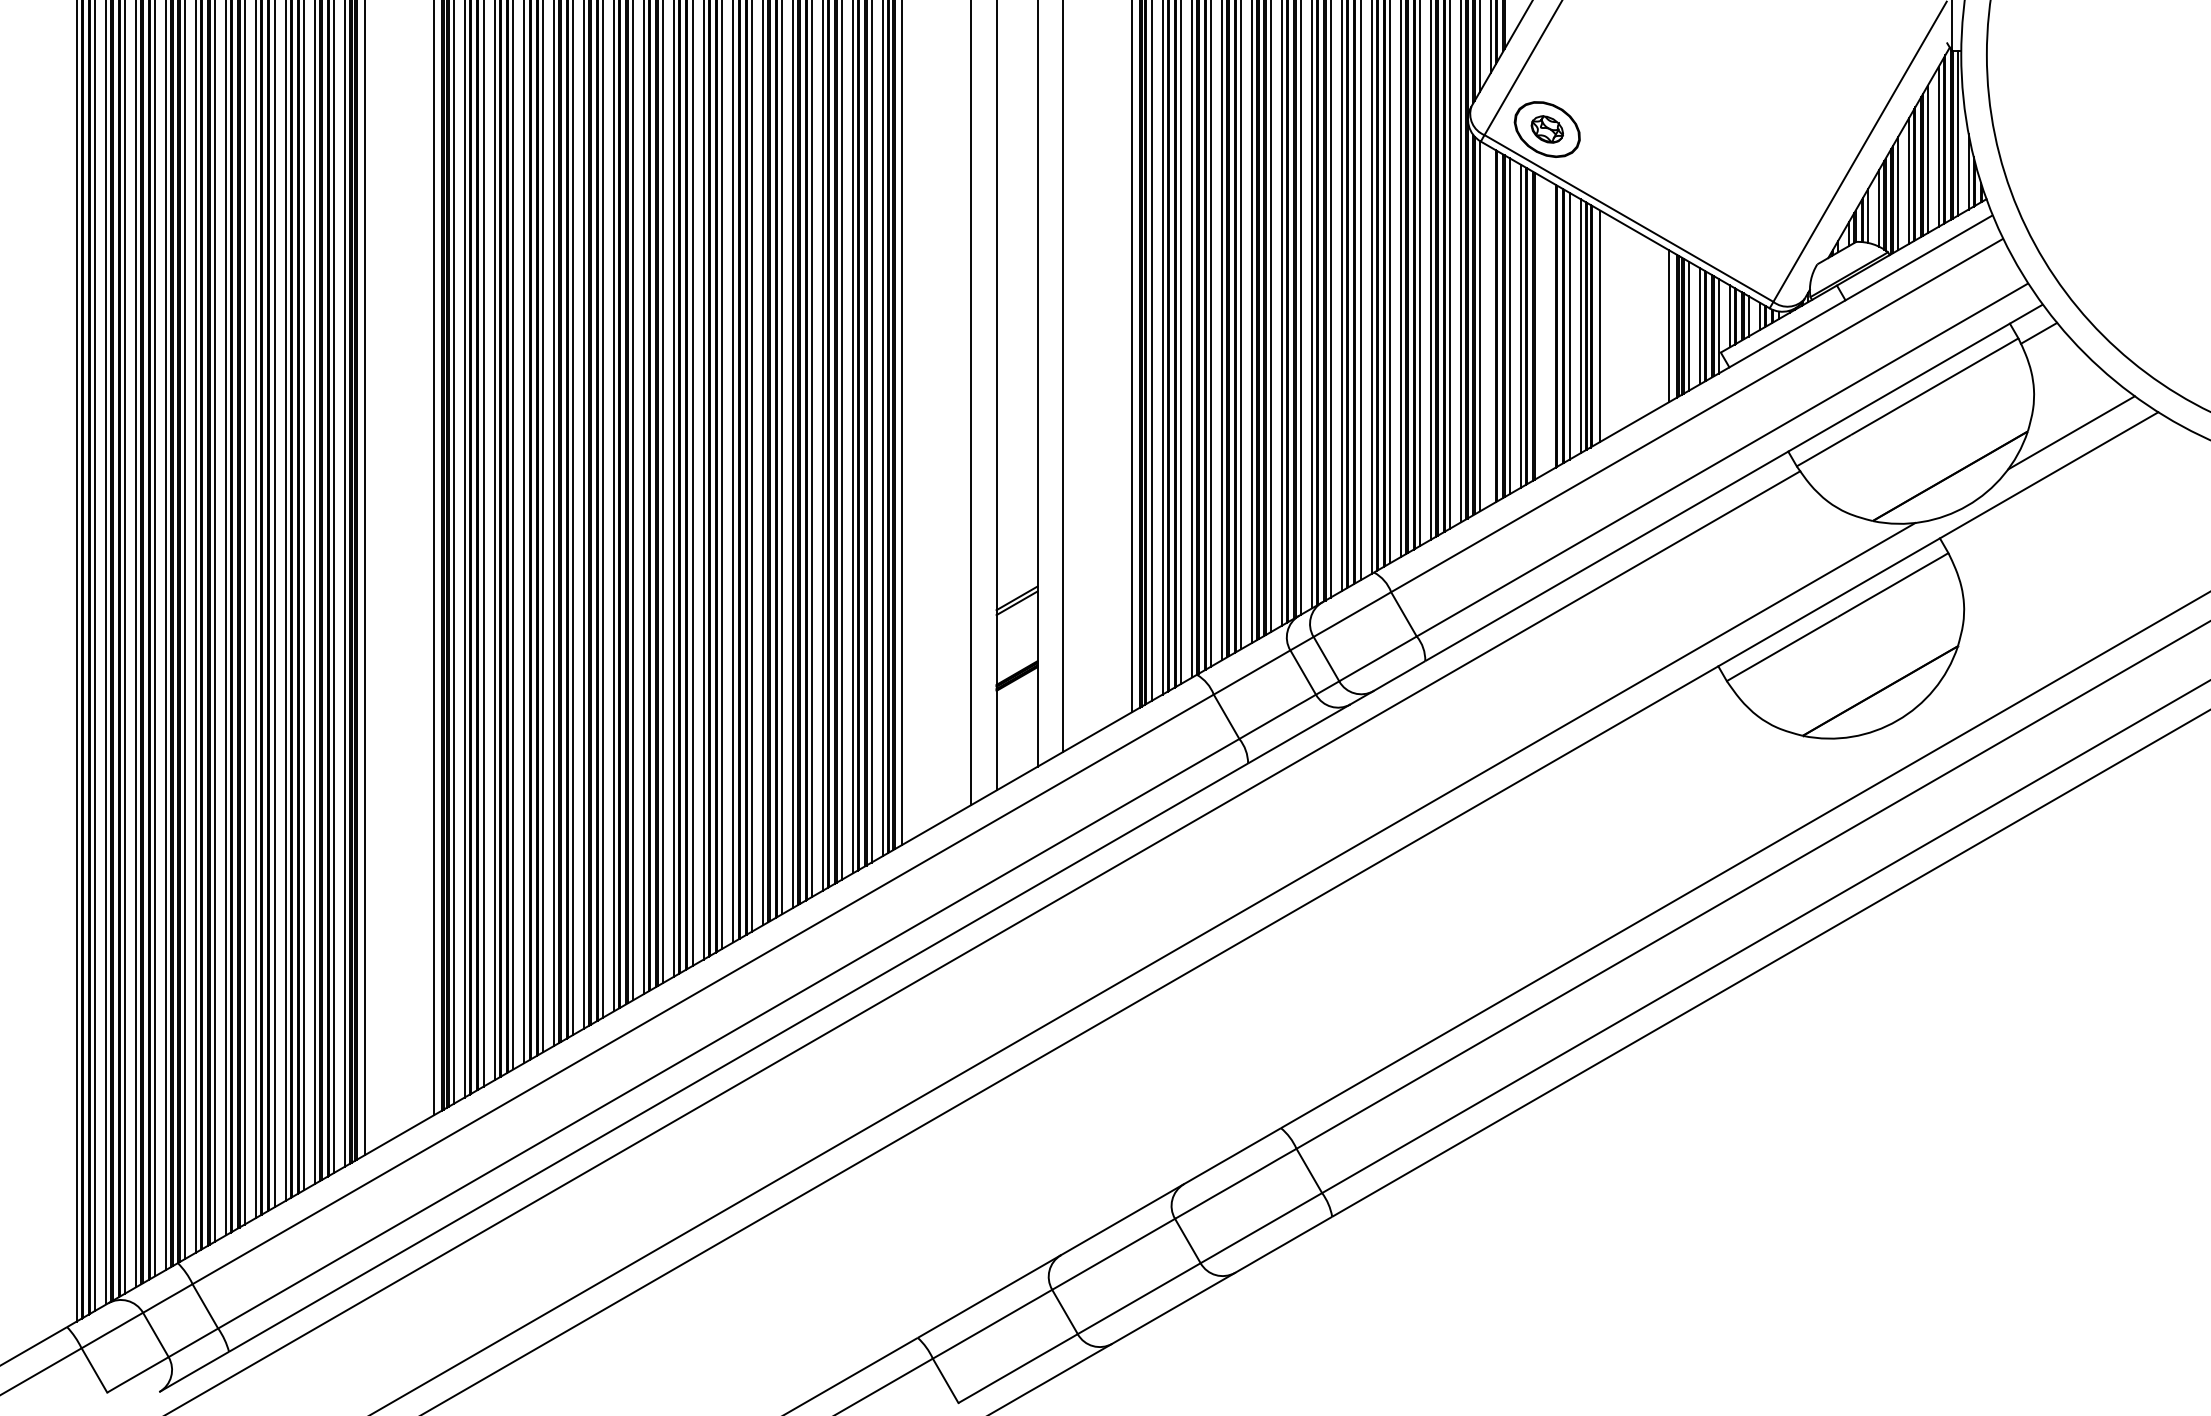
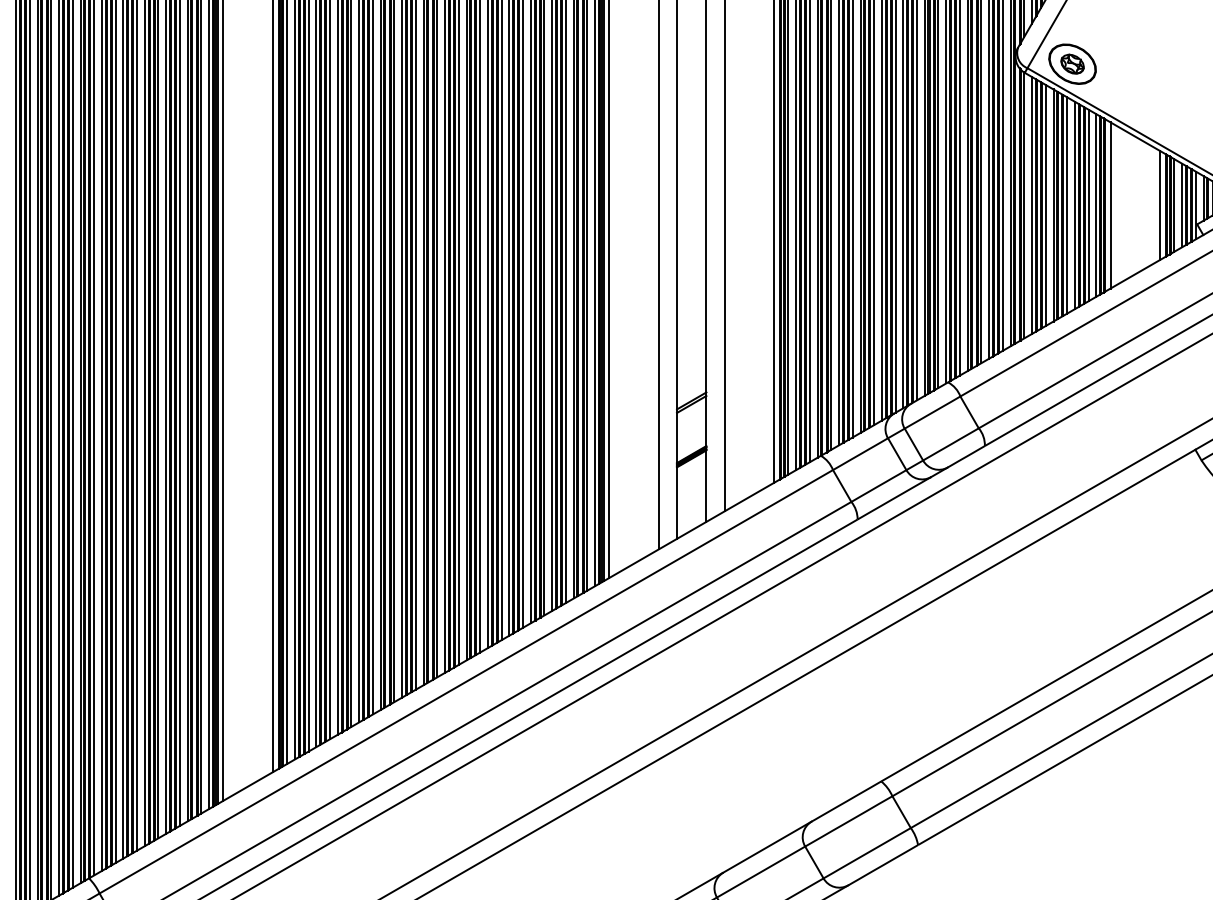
line: (1539, 325) -> (1066, 204), added
line: (1550, 325) -> (1074, 204), added
line: (1490, 326) -> (1031, 205), added

